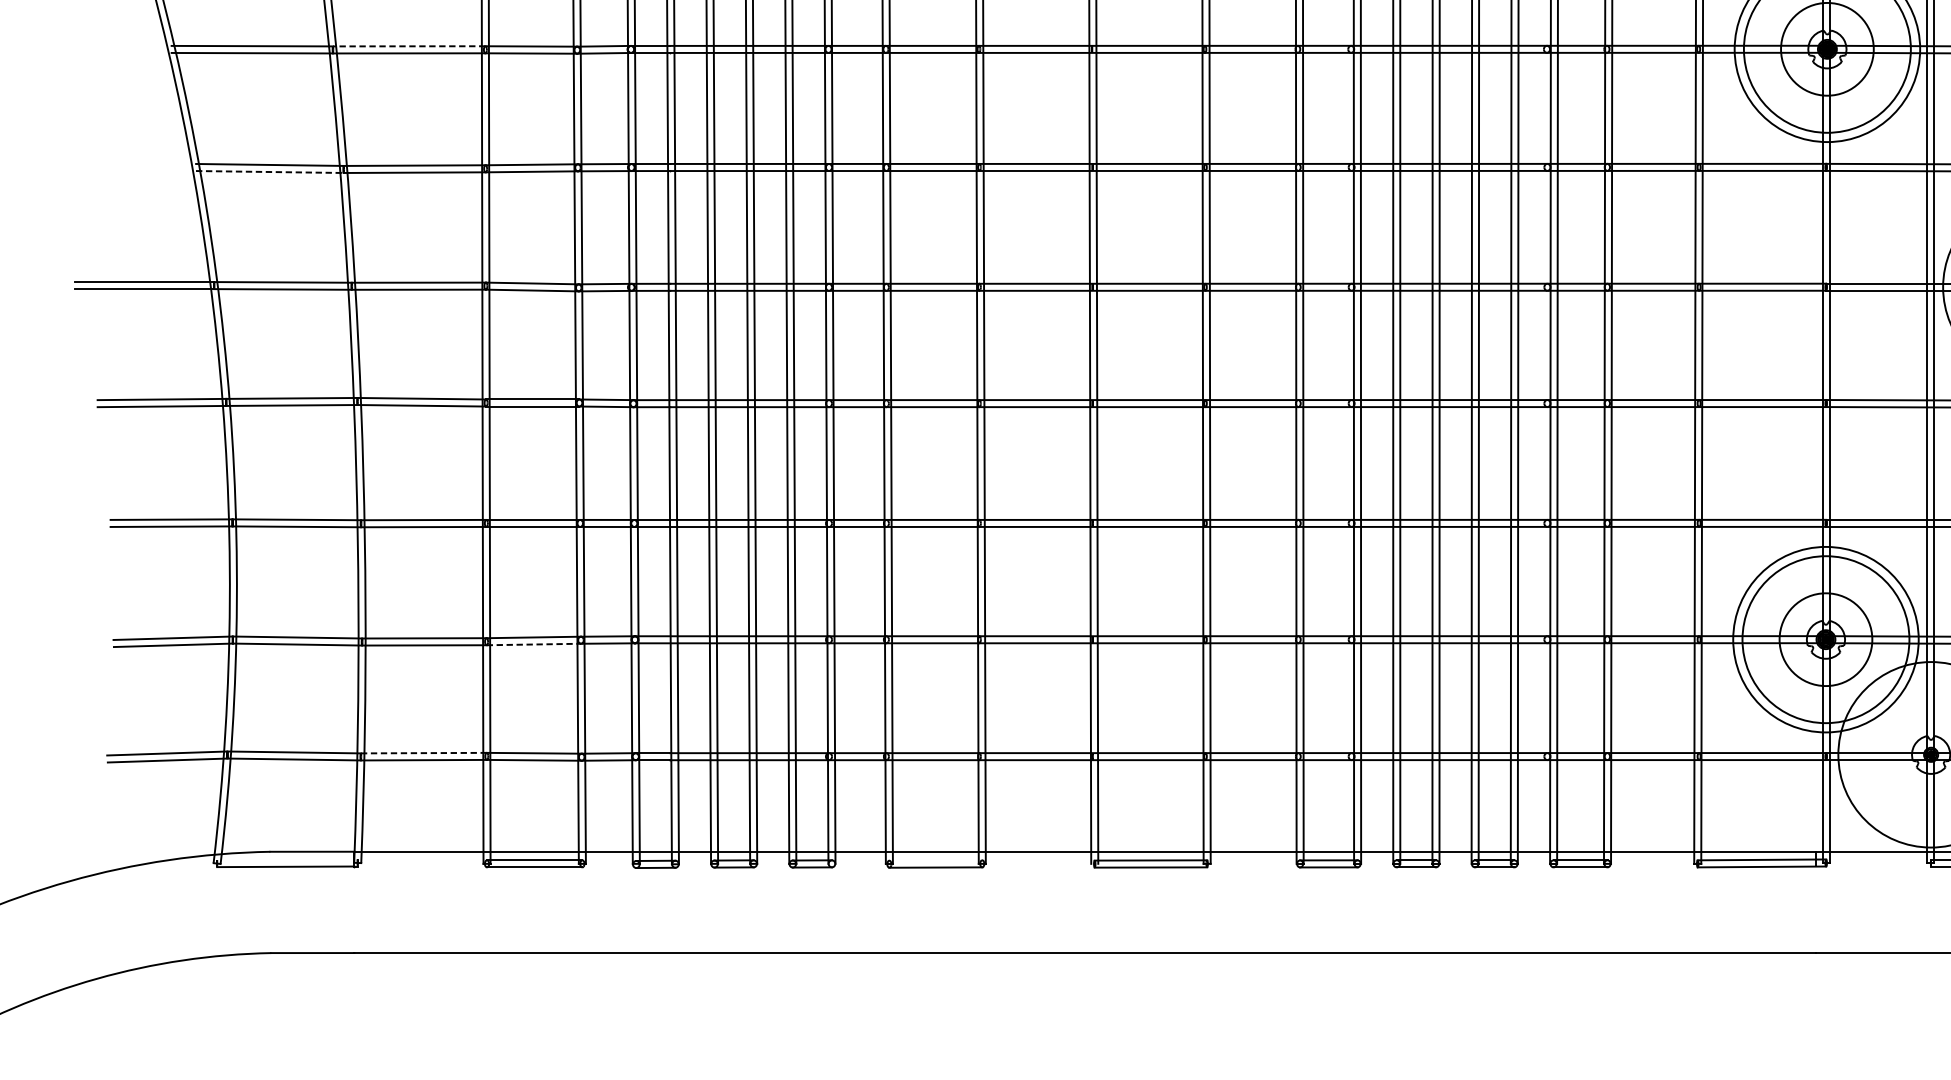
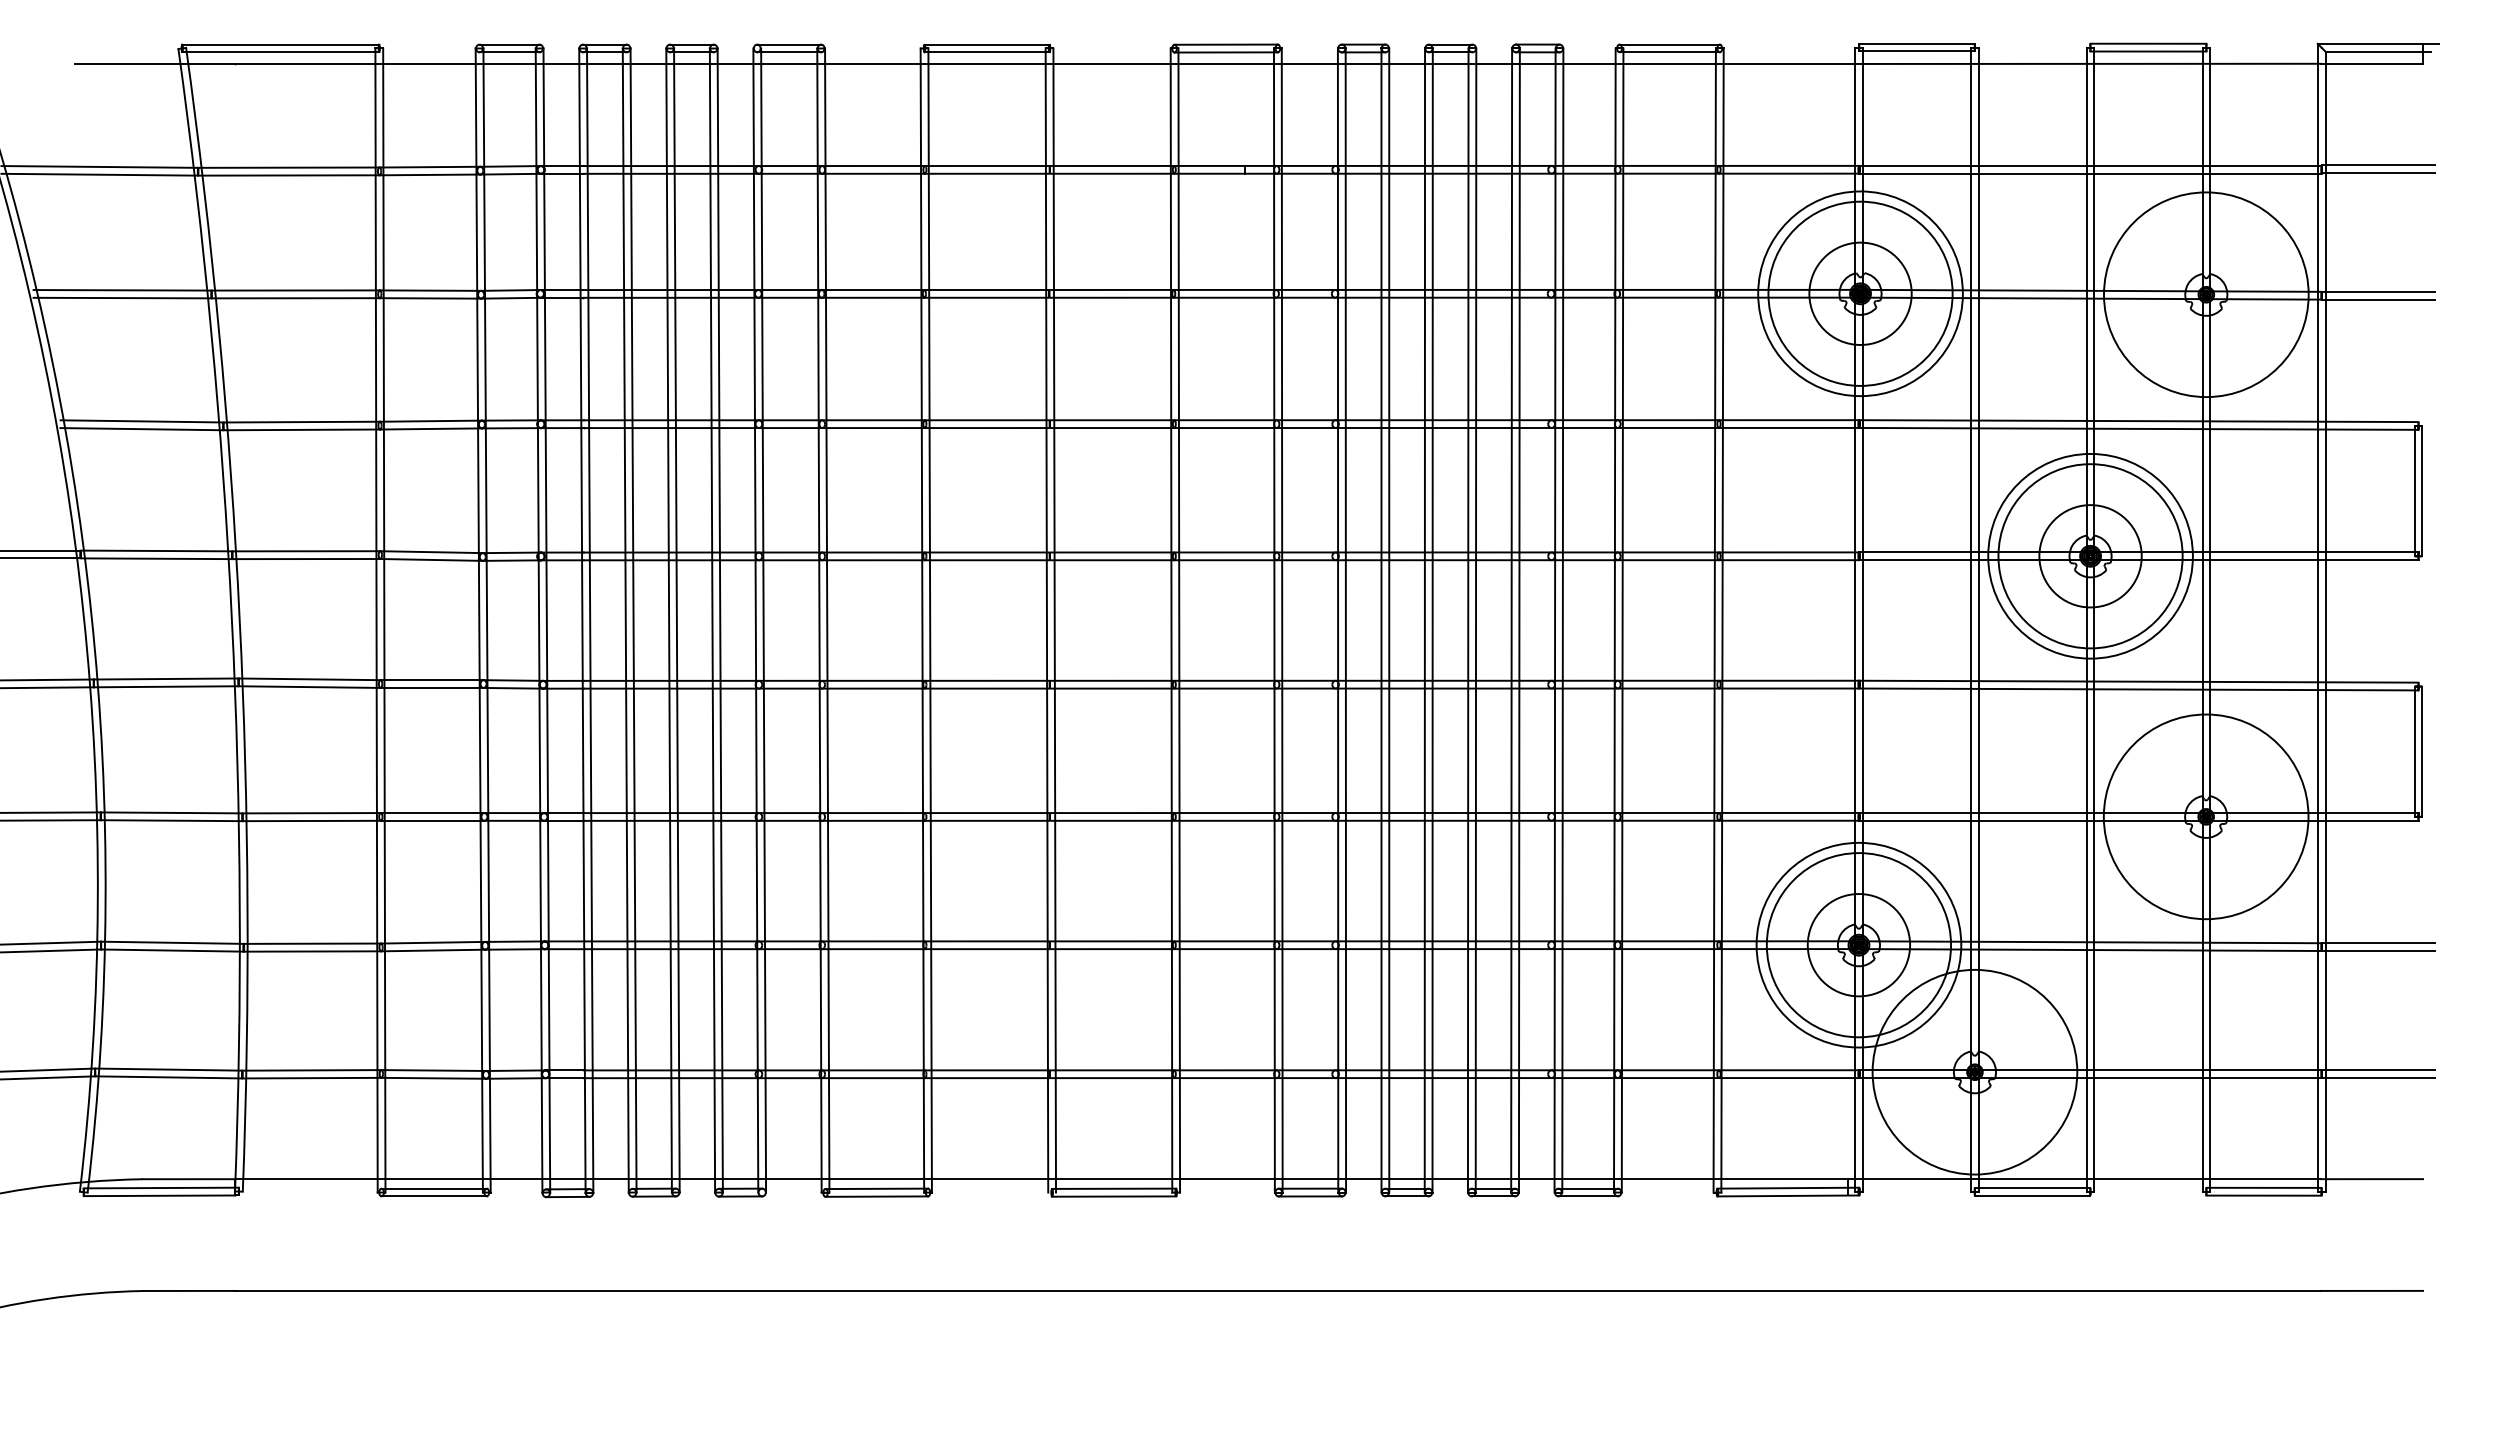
line: (409, 46) -> (295, 290), dashed -> solid
line: (270, 172) -> (142, 429), dashed -> solid
line: (534, 644) -> (433, 950), dashed -> solid
line: (424, 753) -> (312, 1070), dashed -> solid
line: (286, 859) -> (160, 1187), added
line: (935, 860) -> (876, 1188), added

